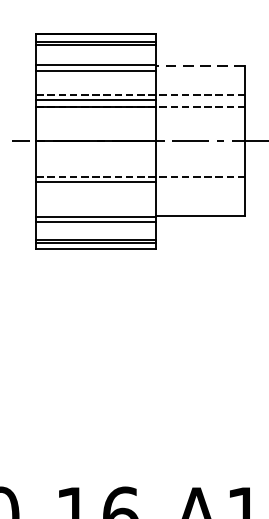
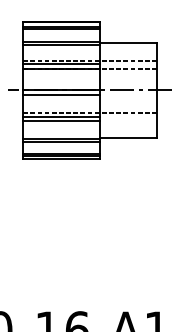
line: (200, 66) -> (128, 42), dashed -> solid
line: (96, 149) -> (61, 95), added
line: (96, 189) -> (61, 121), added

